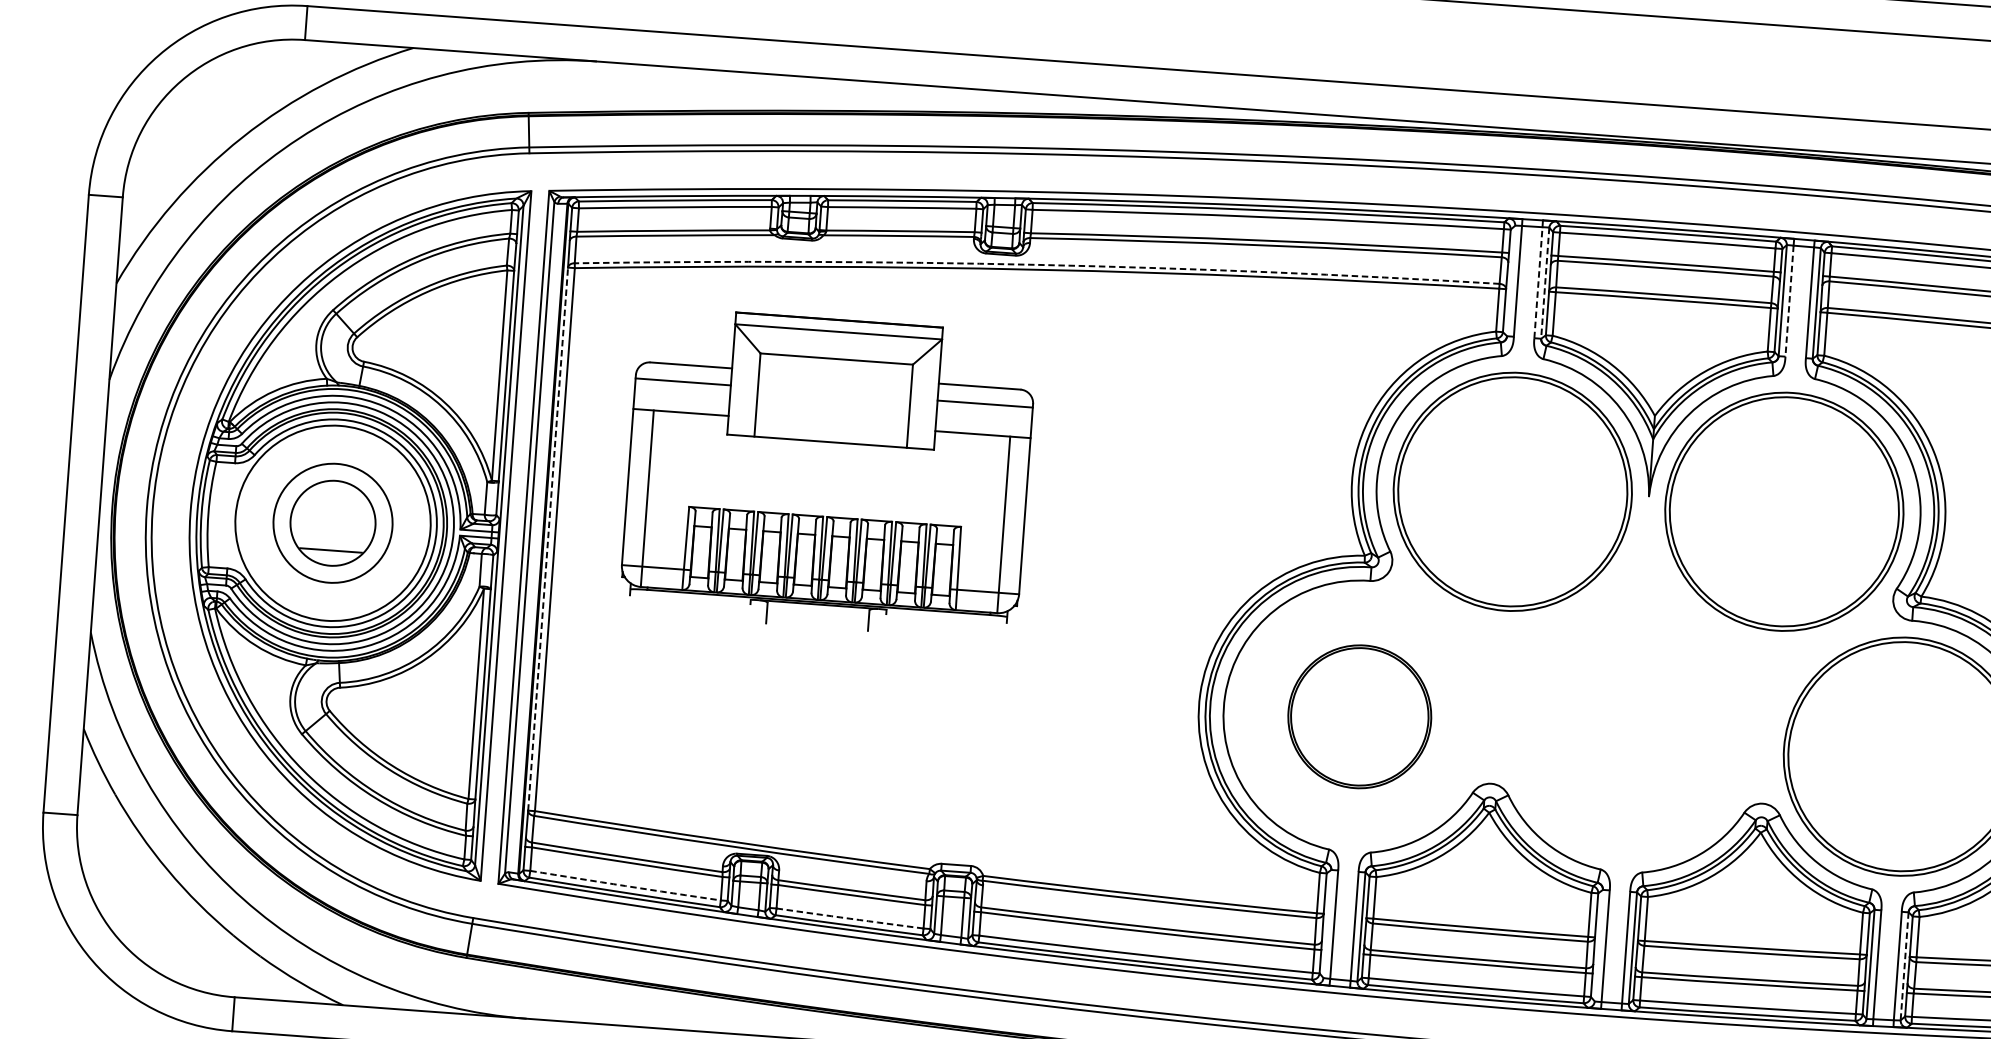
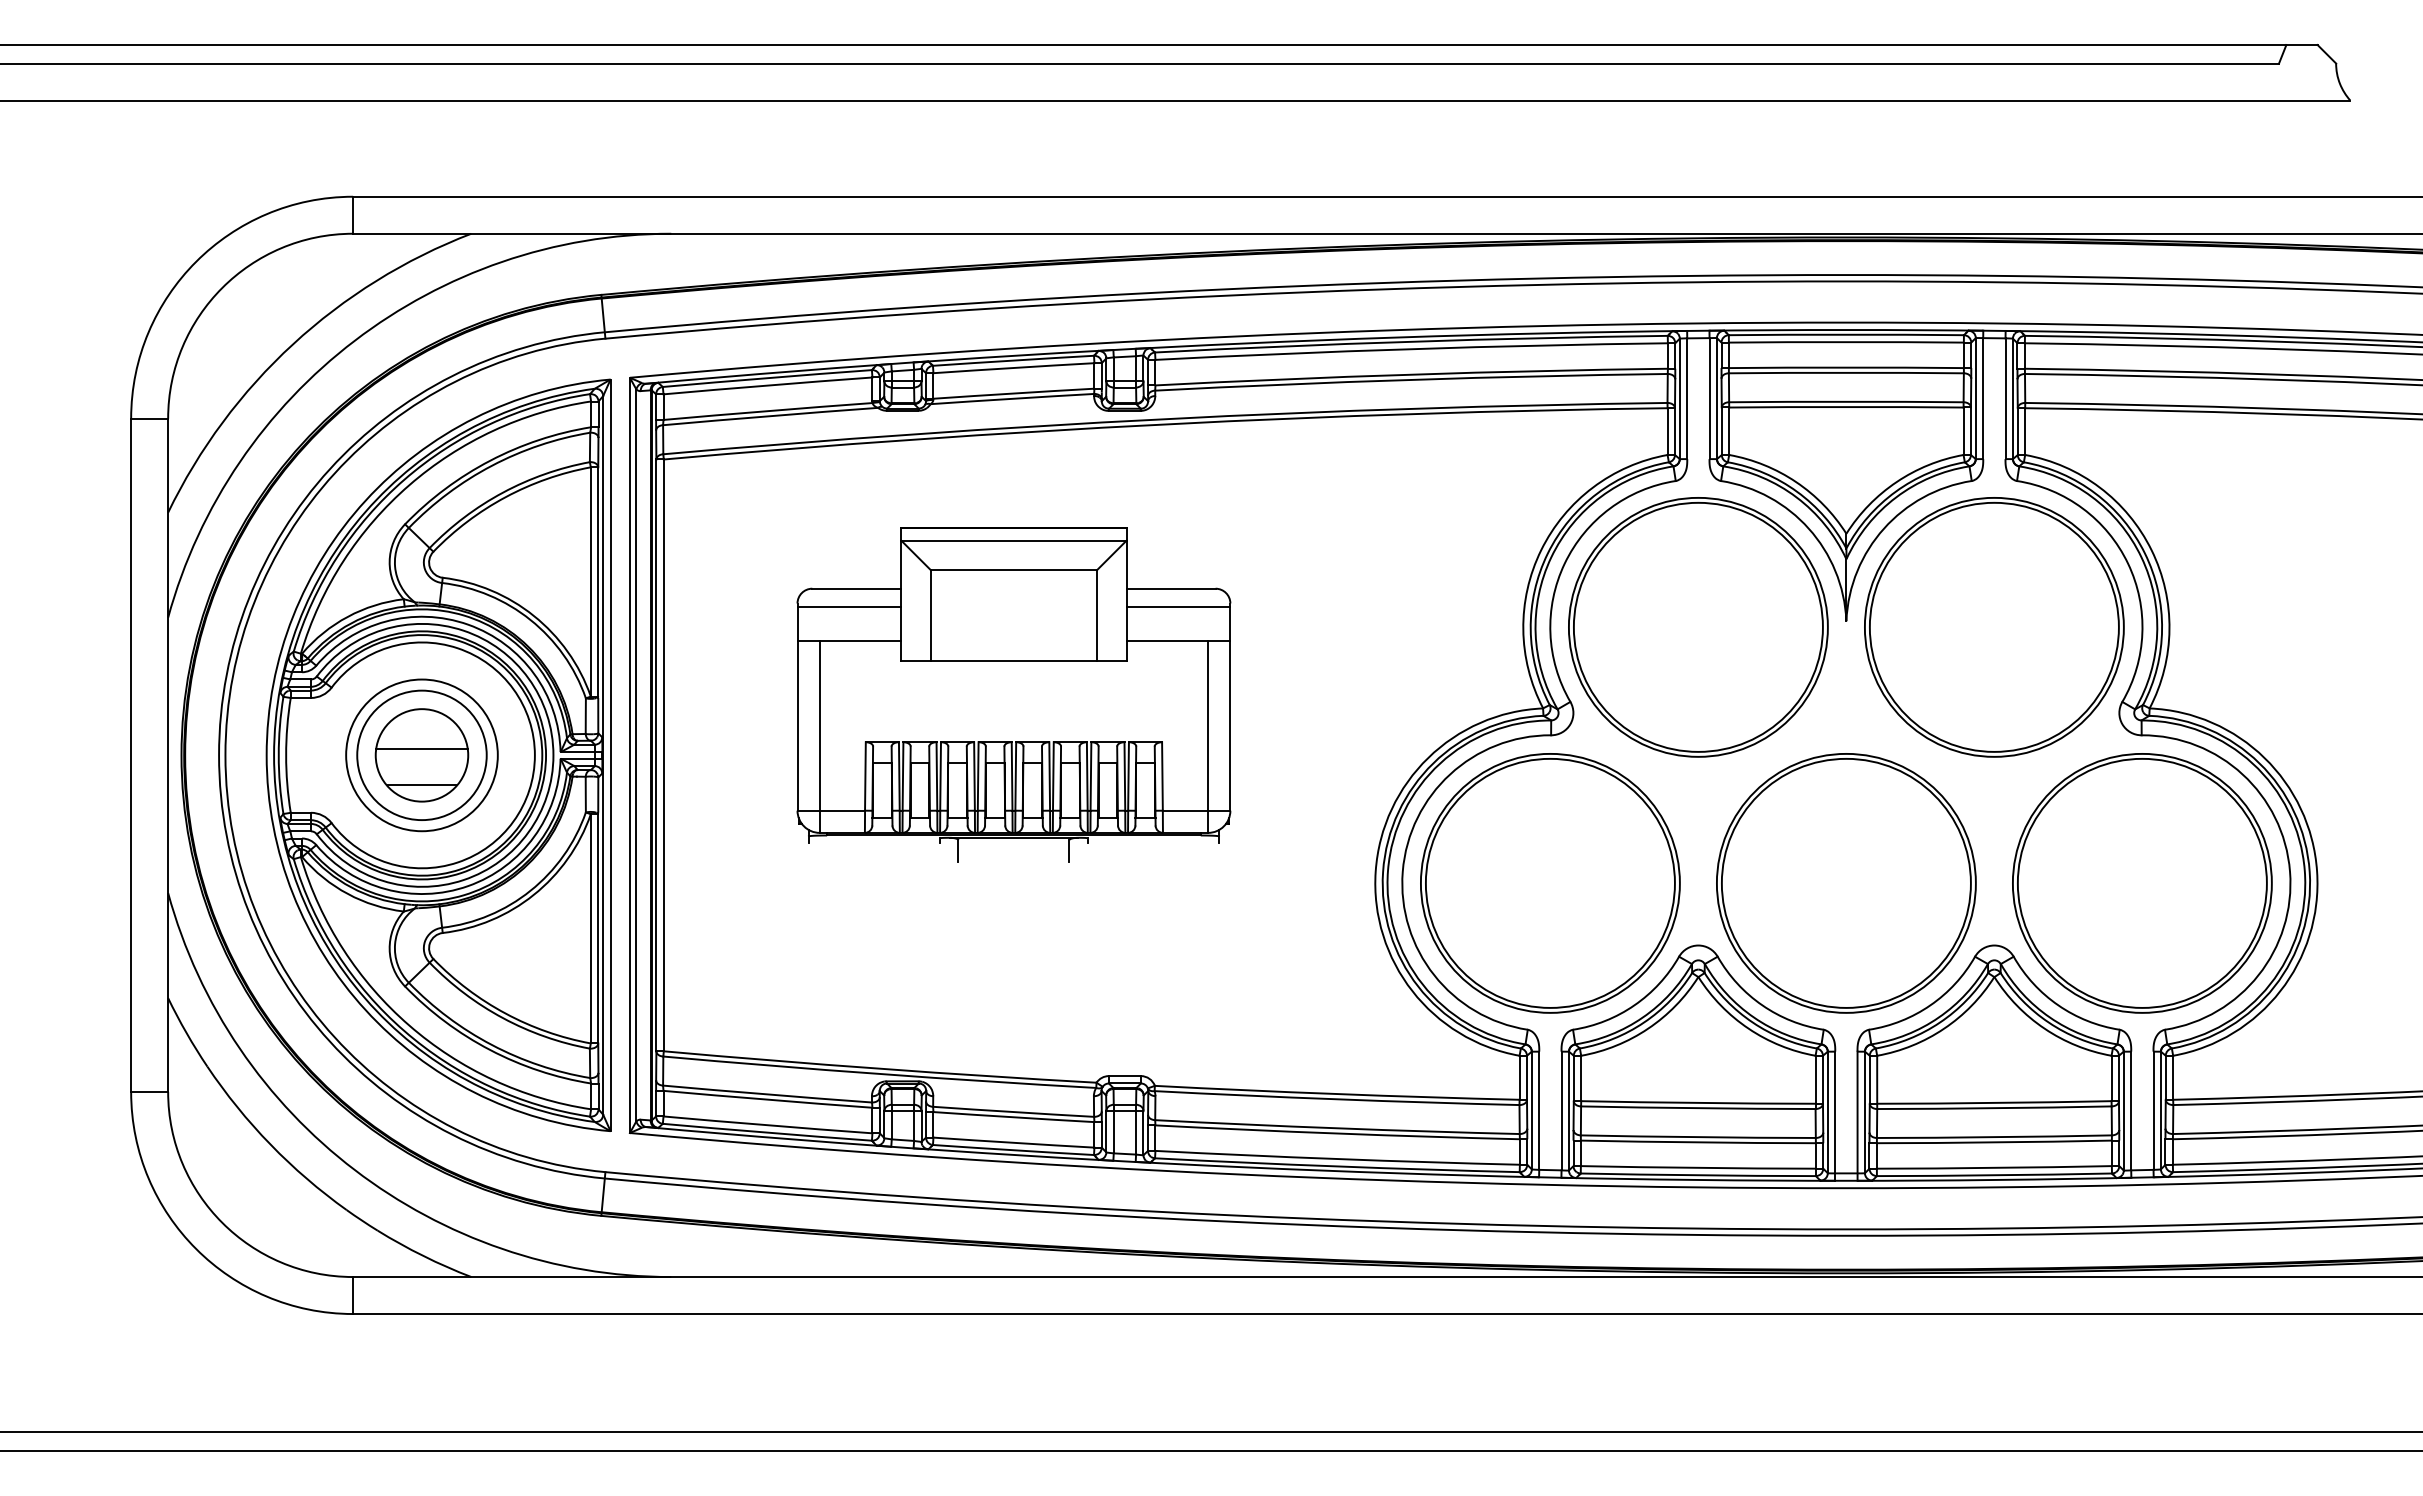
arc: (1036, 265) -> (1164, 419), dashed -> solid
line: (1510, 280) -> (1679, 398), added
line: (1538, 282) -> (1709, 398), dashed -> solid
line: (1544, 283) -> (1716, 398), dashed -> solid
line: (1789, 301) -> (1983, 398), dashed -> solid
part: (827, 473) -> (1013, 694), moved
line: (332, 517) -> (421, 749), added
circle: (332, 523) -> (421, 755), size x0.71
line: (548, 539) -> (656, 755), dashed -> solid
part: (1359, 716) -> (1550, 883), size x1.67
part: (1631, 736) -> (1846, 883), added
arc: (625, 886) -> (767, 1125), dashed -> solid
arc: (849, 918) -> (1013, 1142), dashed -> solid
line: (1327, 923) -> (1531, 1110), added
line: (1598, 945) -> (1827, 1112), added
line: (1904, 966) -> (2160, 1110), dashed -> solid

